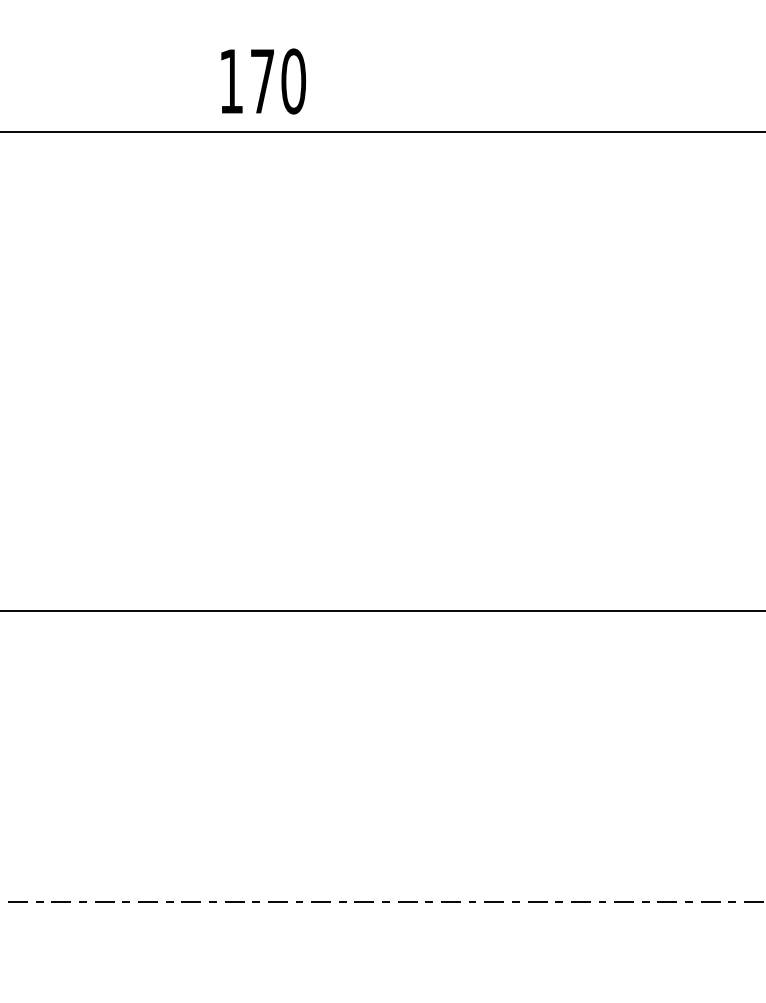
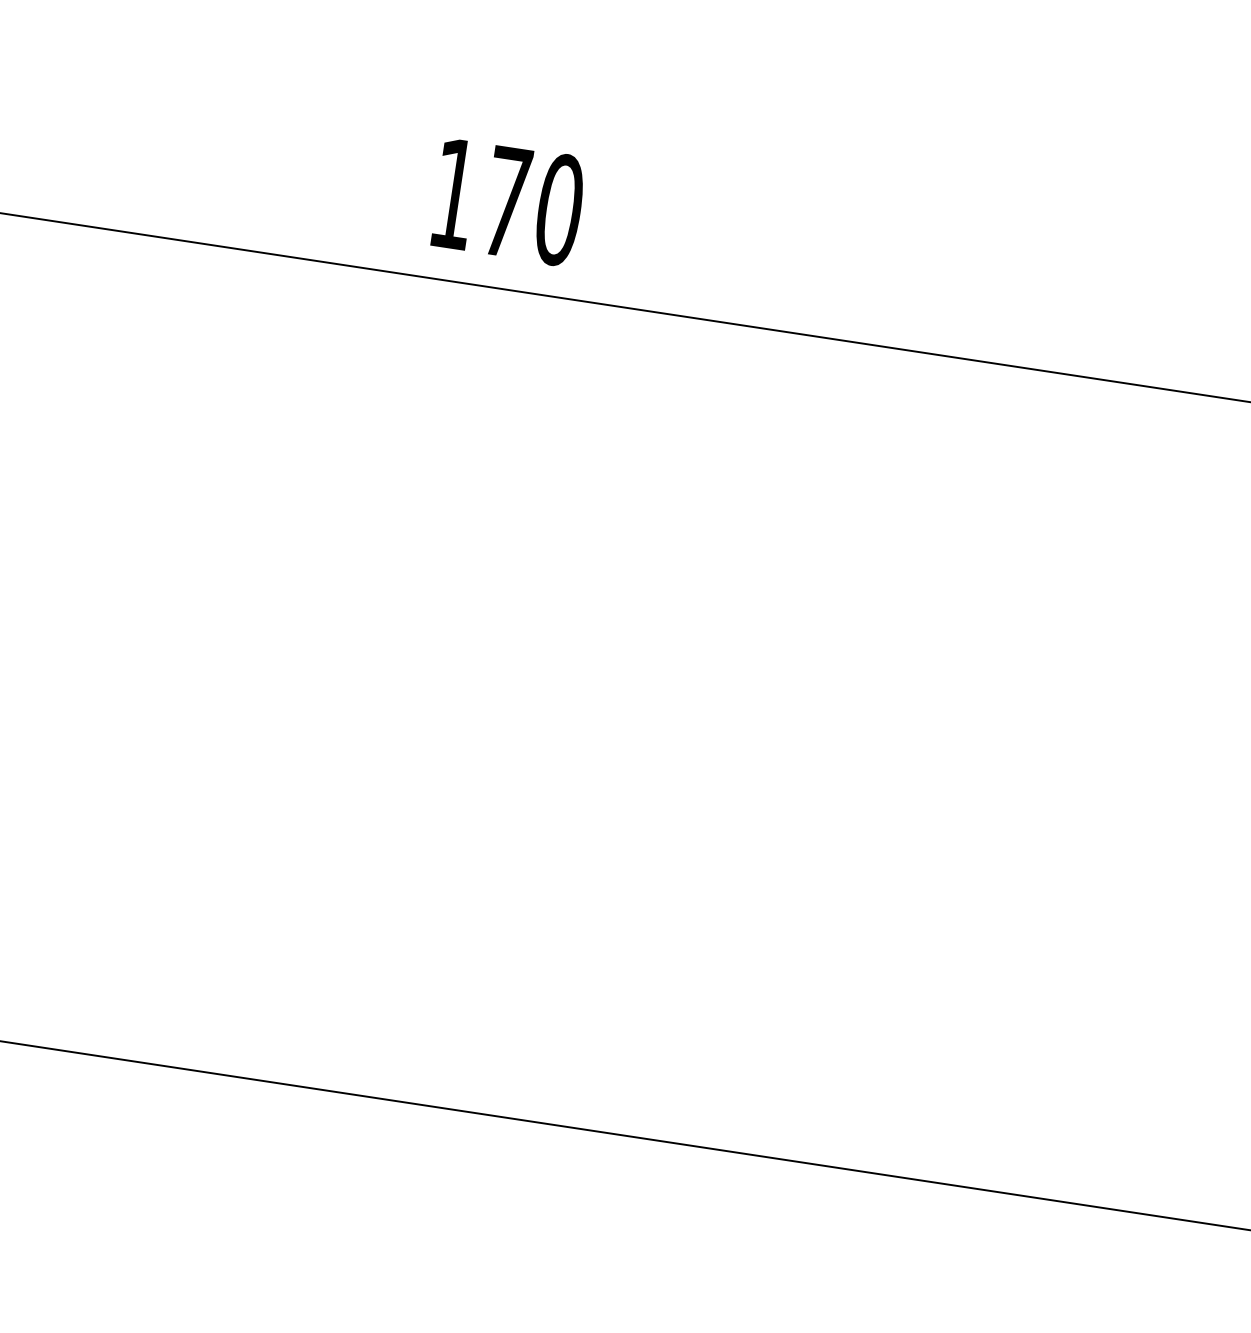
text: (263, 81) -> (508, 202), moved

